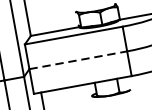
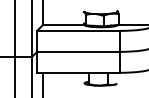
line: (79, 59) -> (79, 51), dashed -> solid

